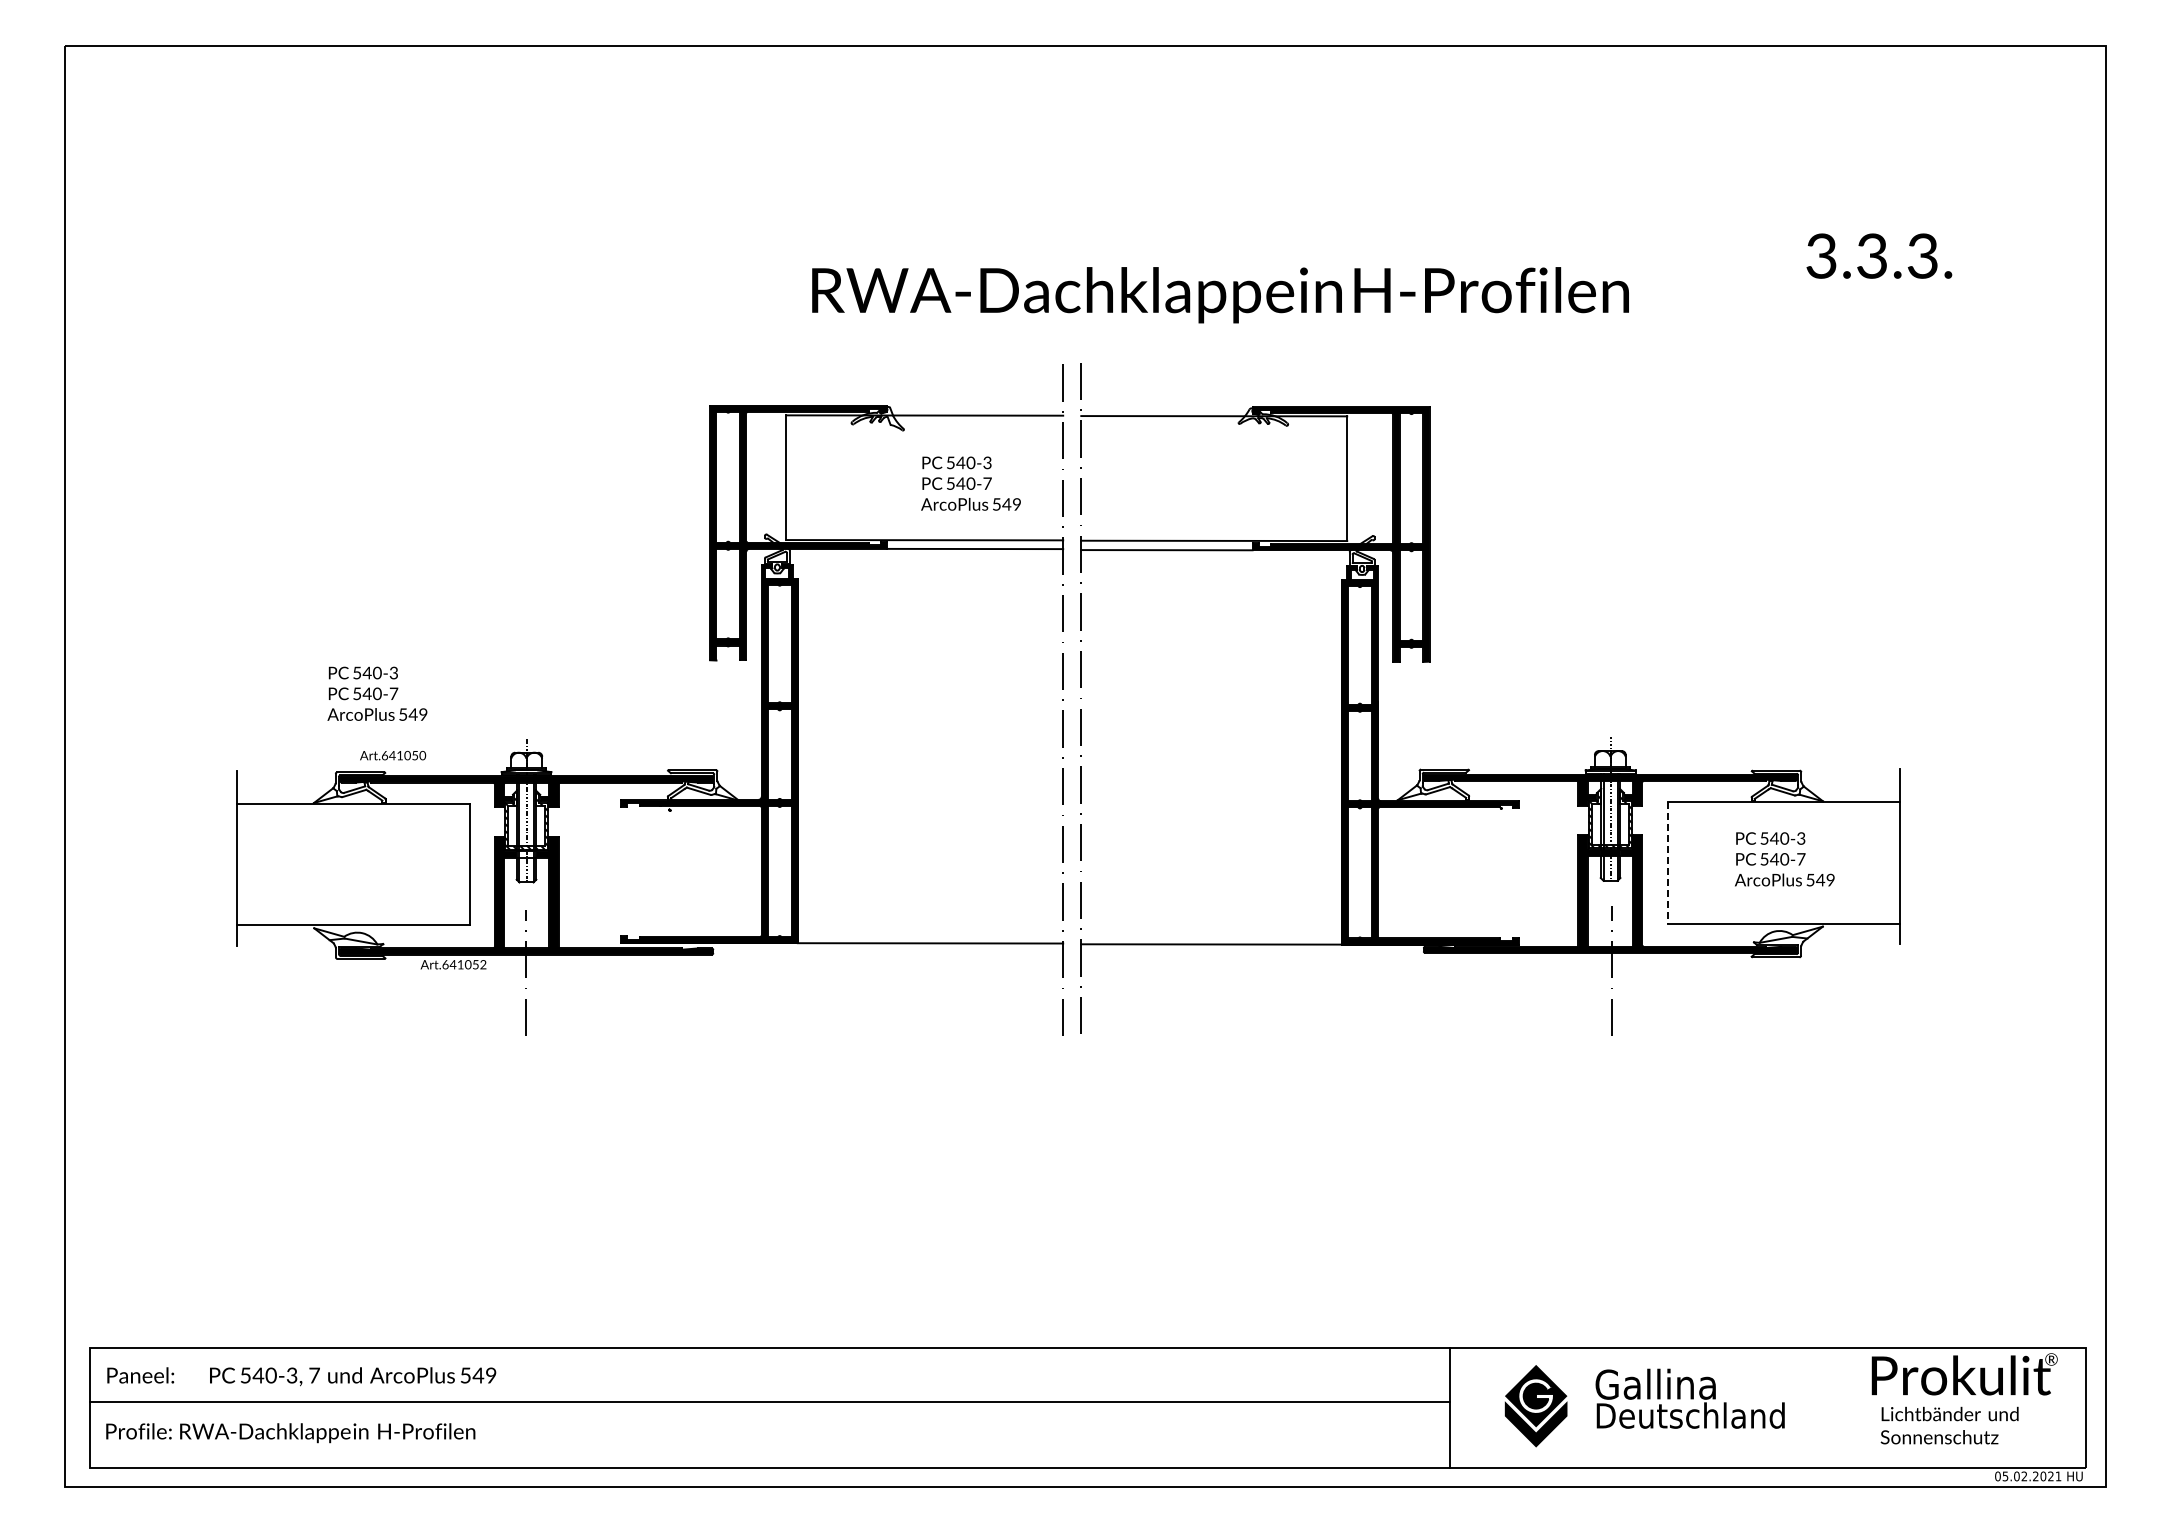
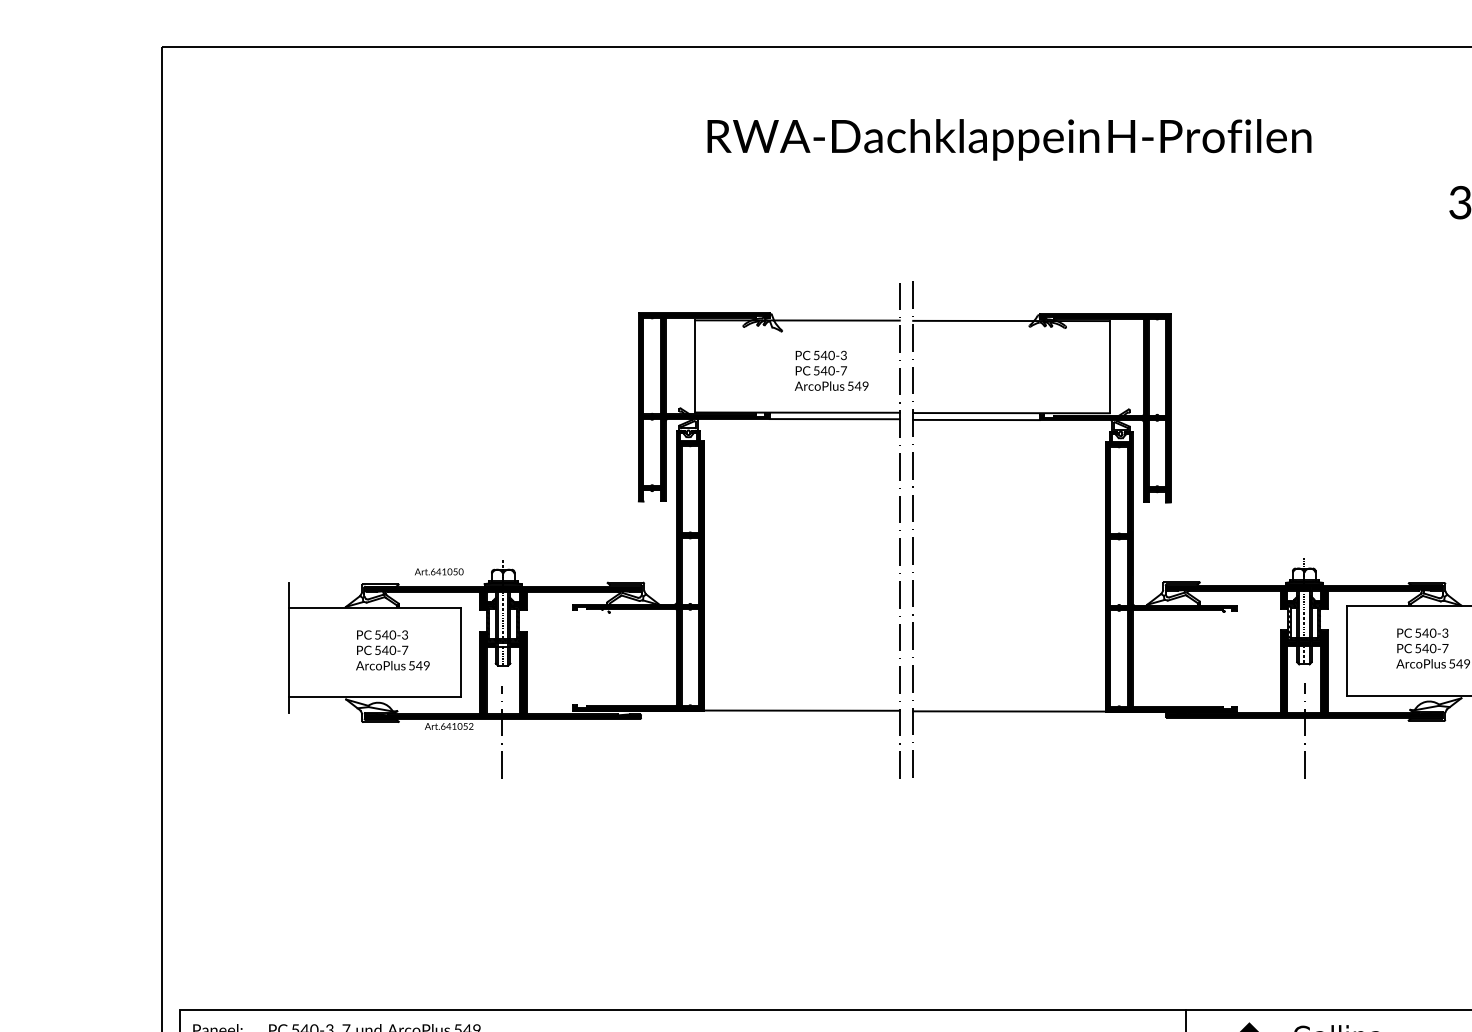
text: (1220, 295) -> (1009, 140), moved
text: (377, 693) -> (392, 650), moved
text: (393, 755) -> (439, 571), moved
line: (1667, 863) -> (1346, 651), dashed -> solid

